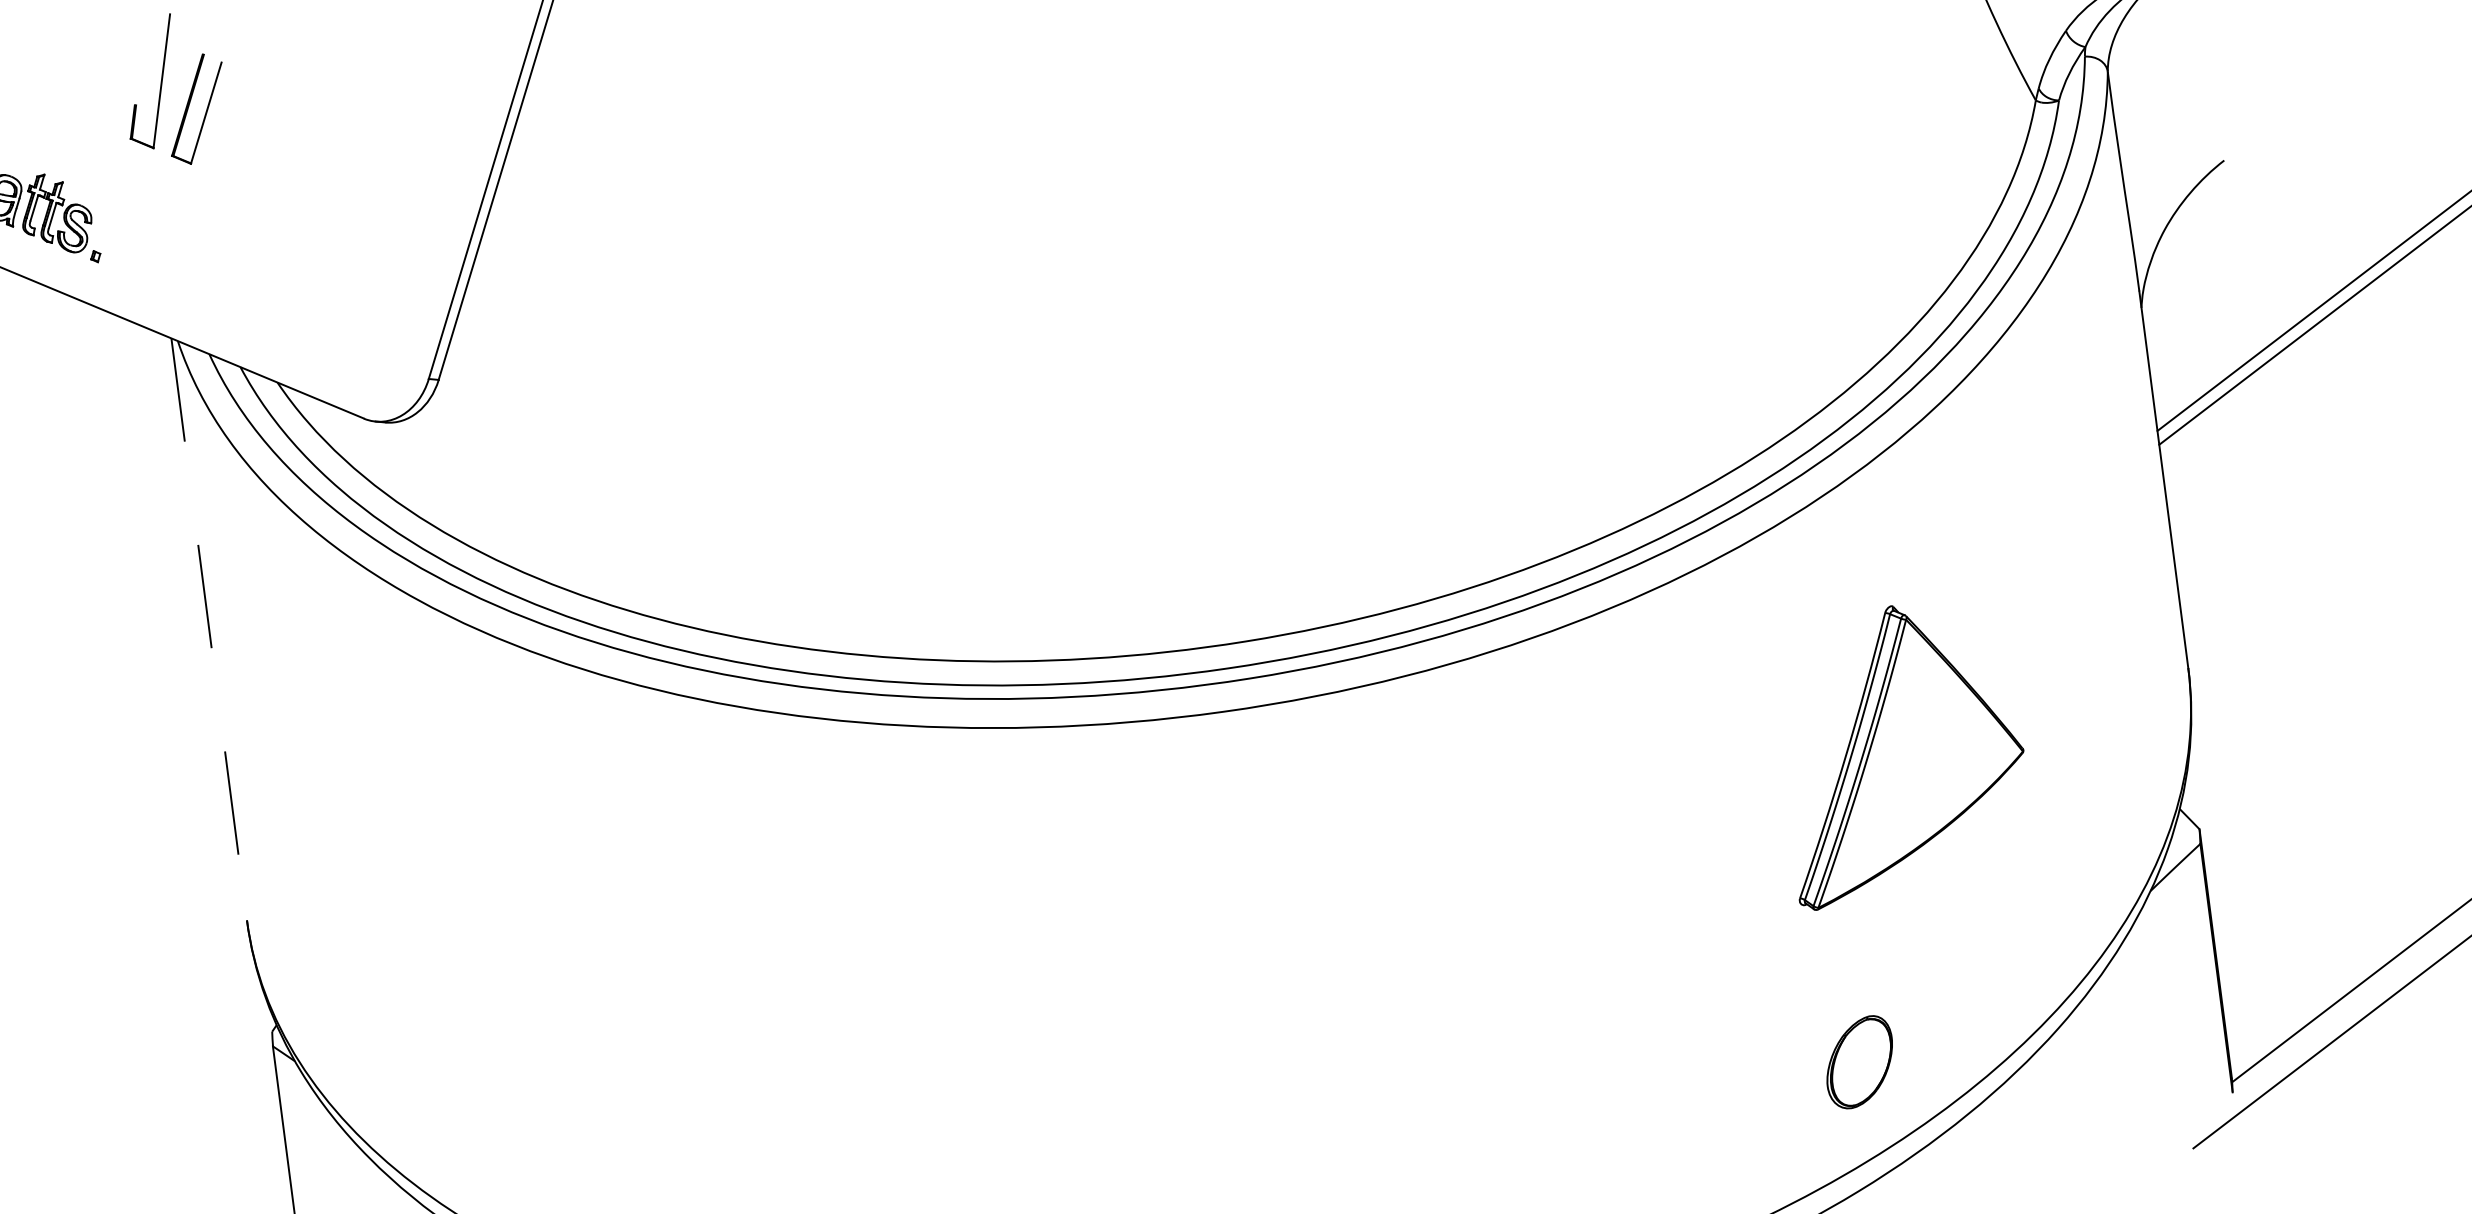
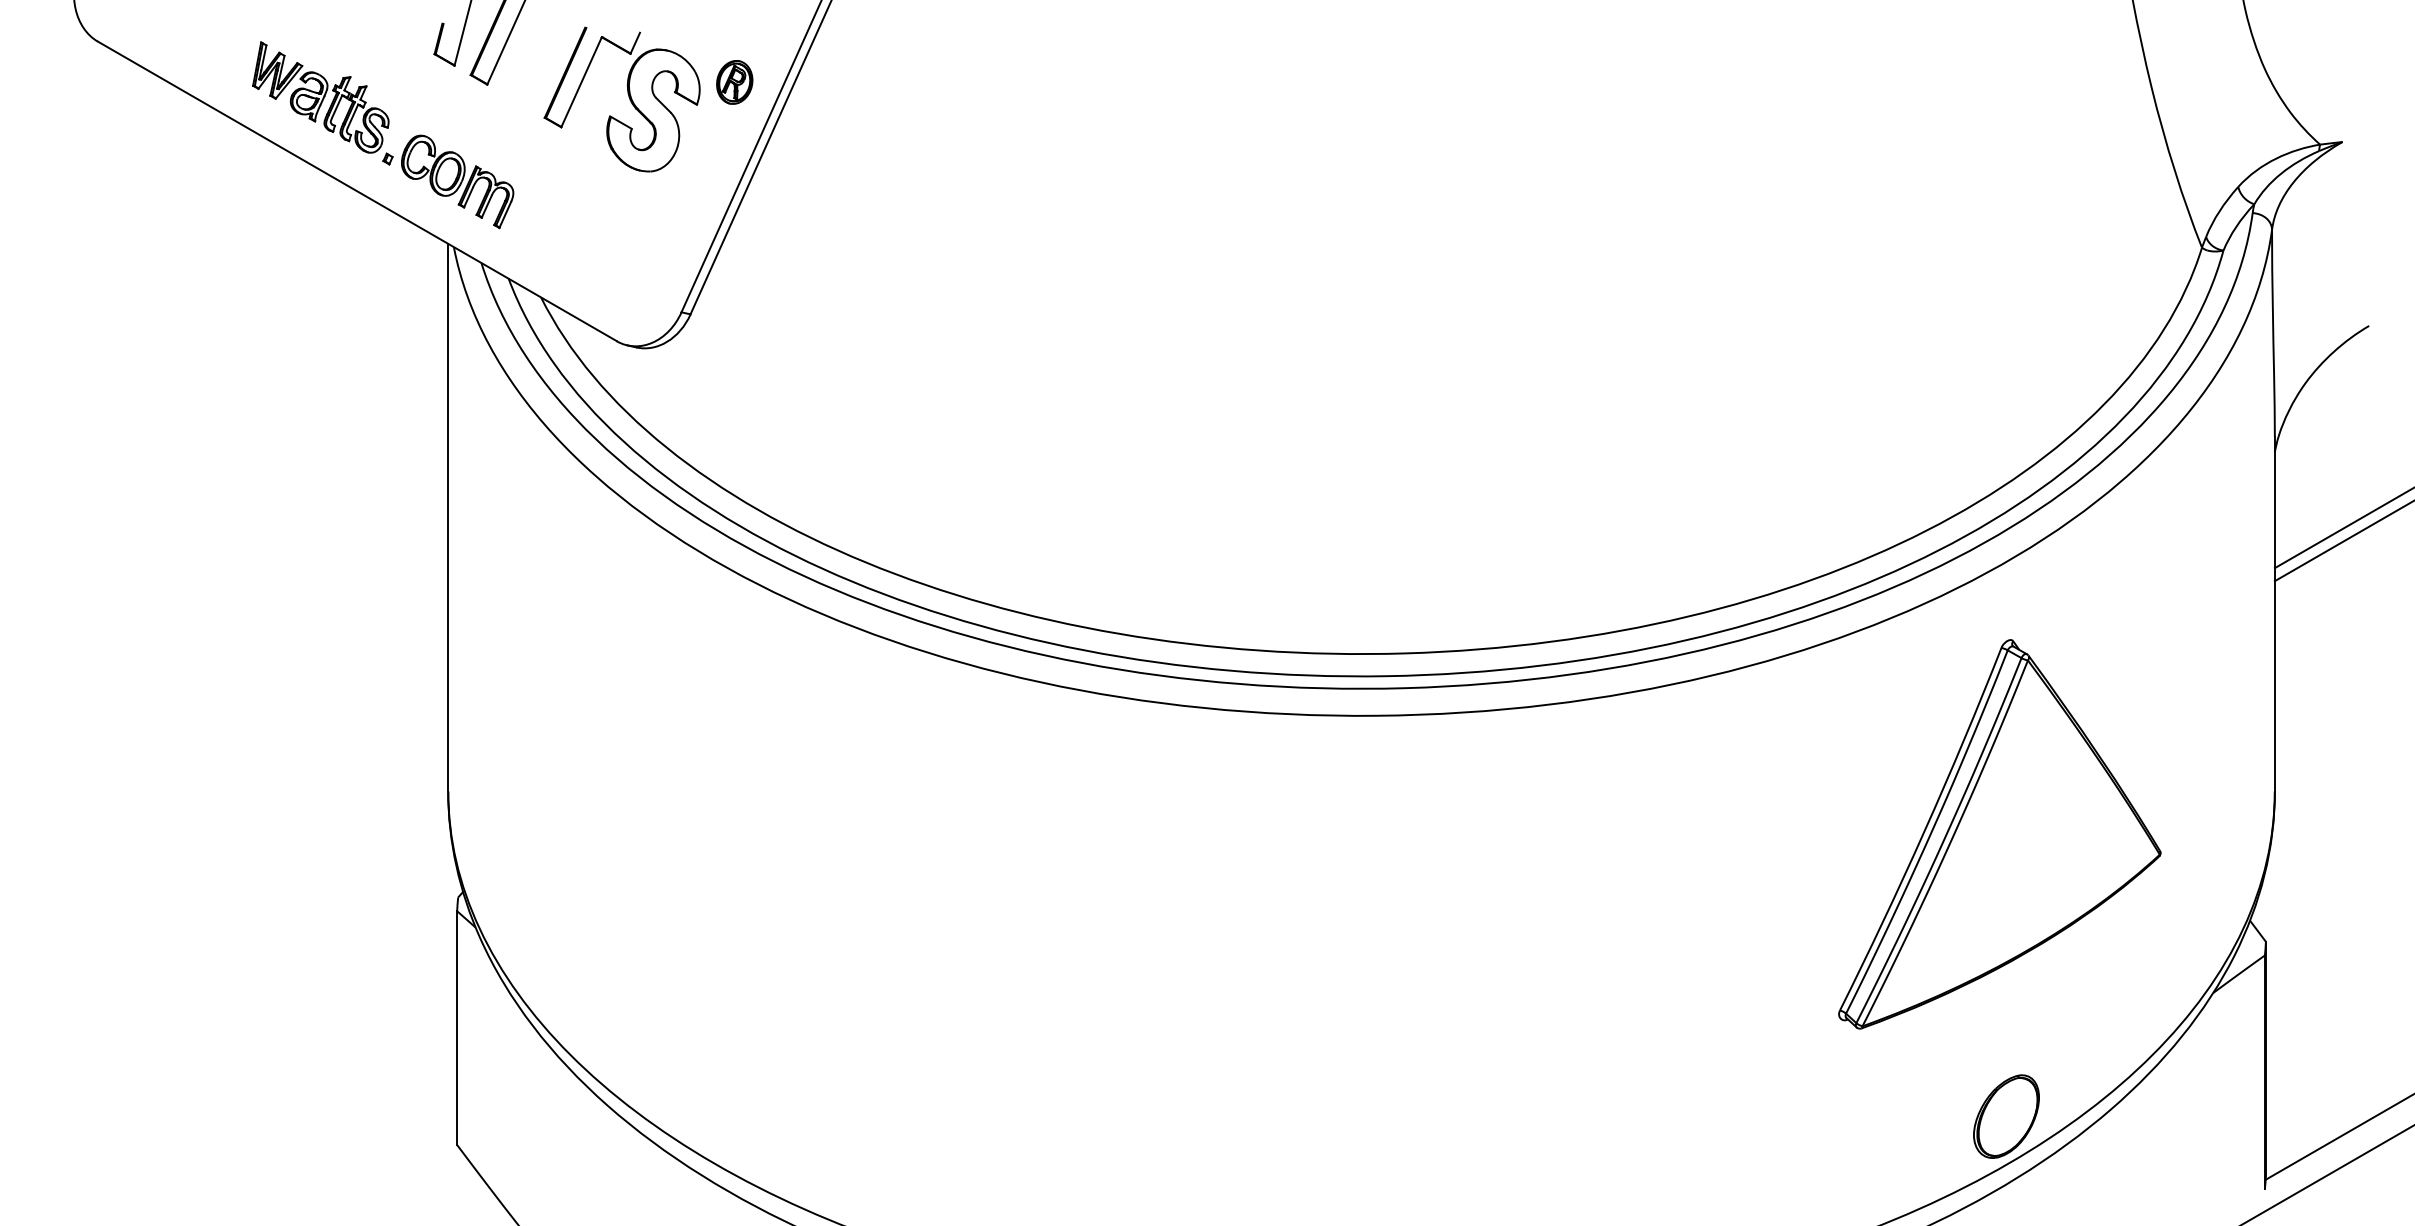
part: (453, 127) -> (734, 82), added
part: (342, 157) -> (628, 97), added
part: (172, 270) -> (457, 181), added
line: (209, 629) -> (448, 517), dashed -> solid
part: (1901, 752) -> (1999, 834), size x1.43
part: (1859, 1062) -> (2006, 1116), moved

